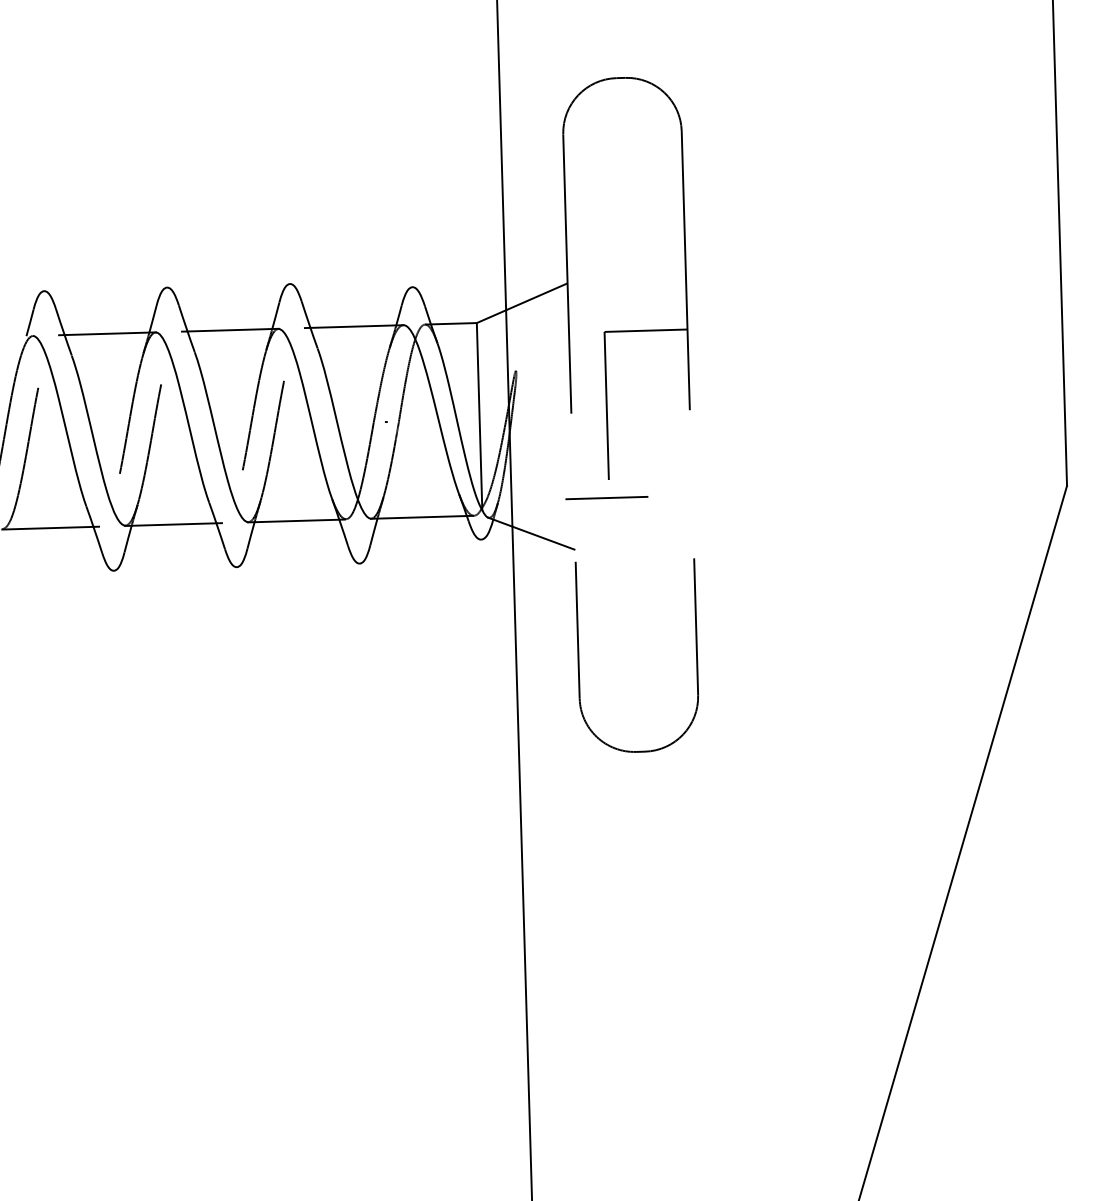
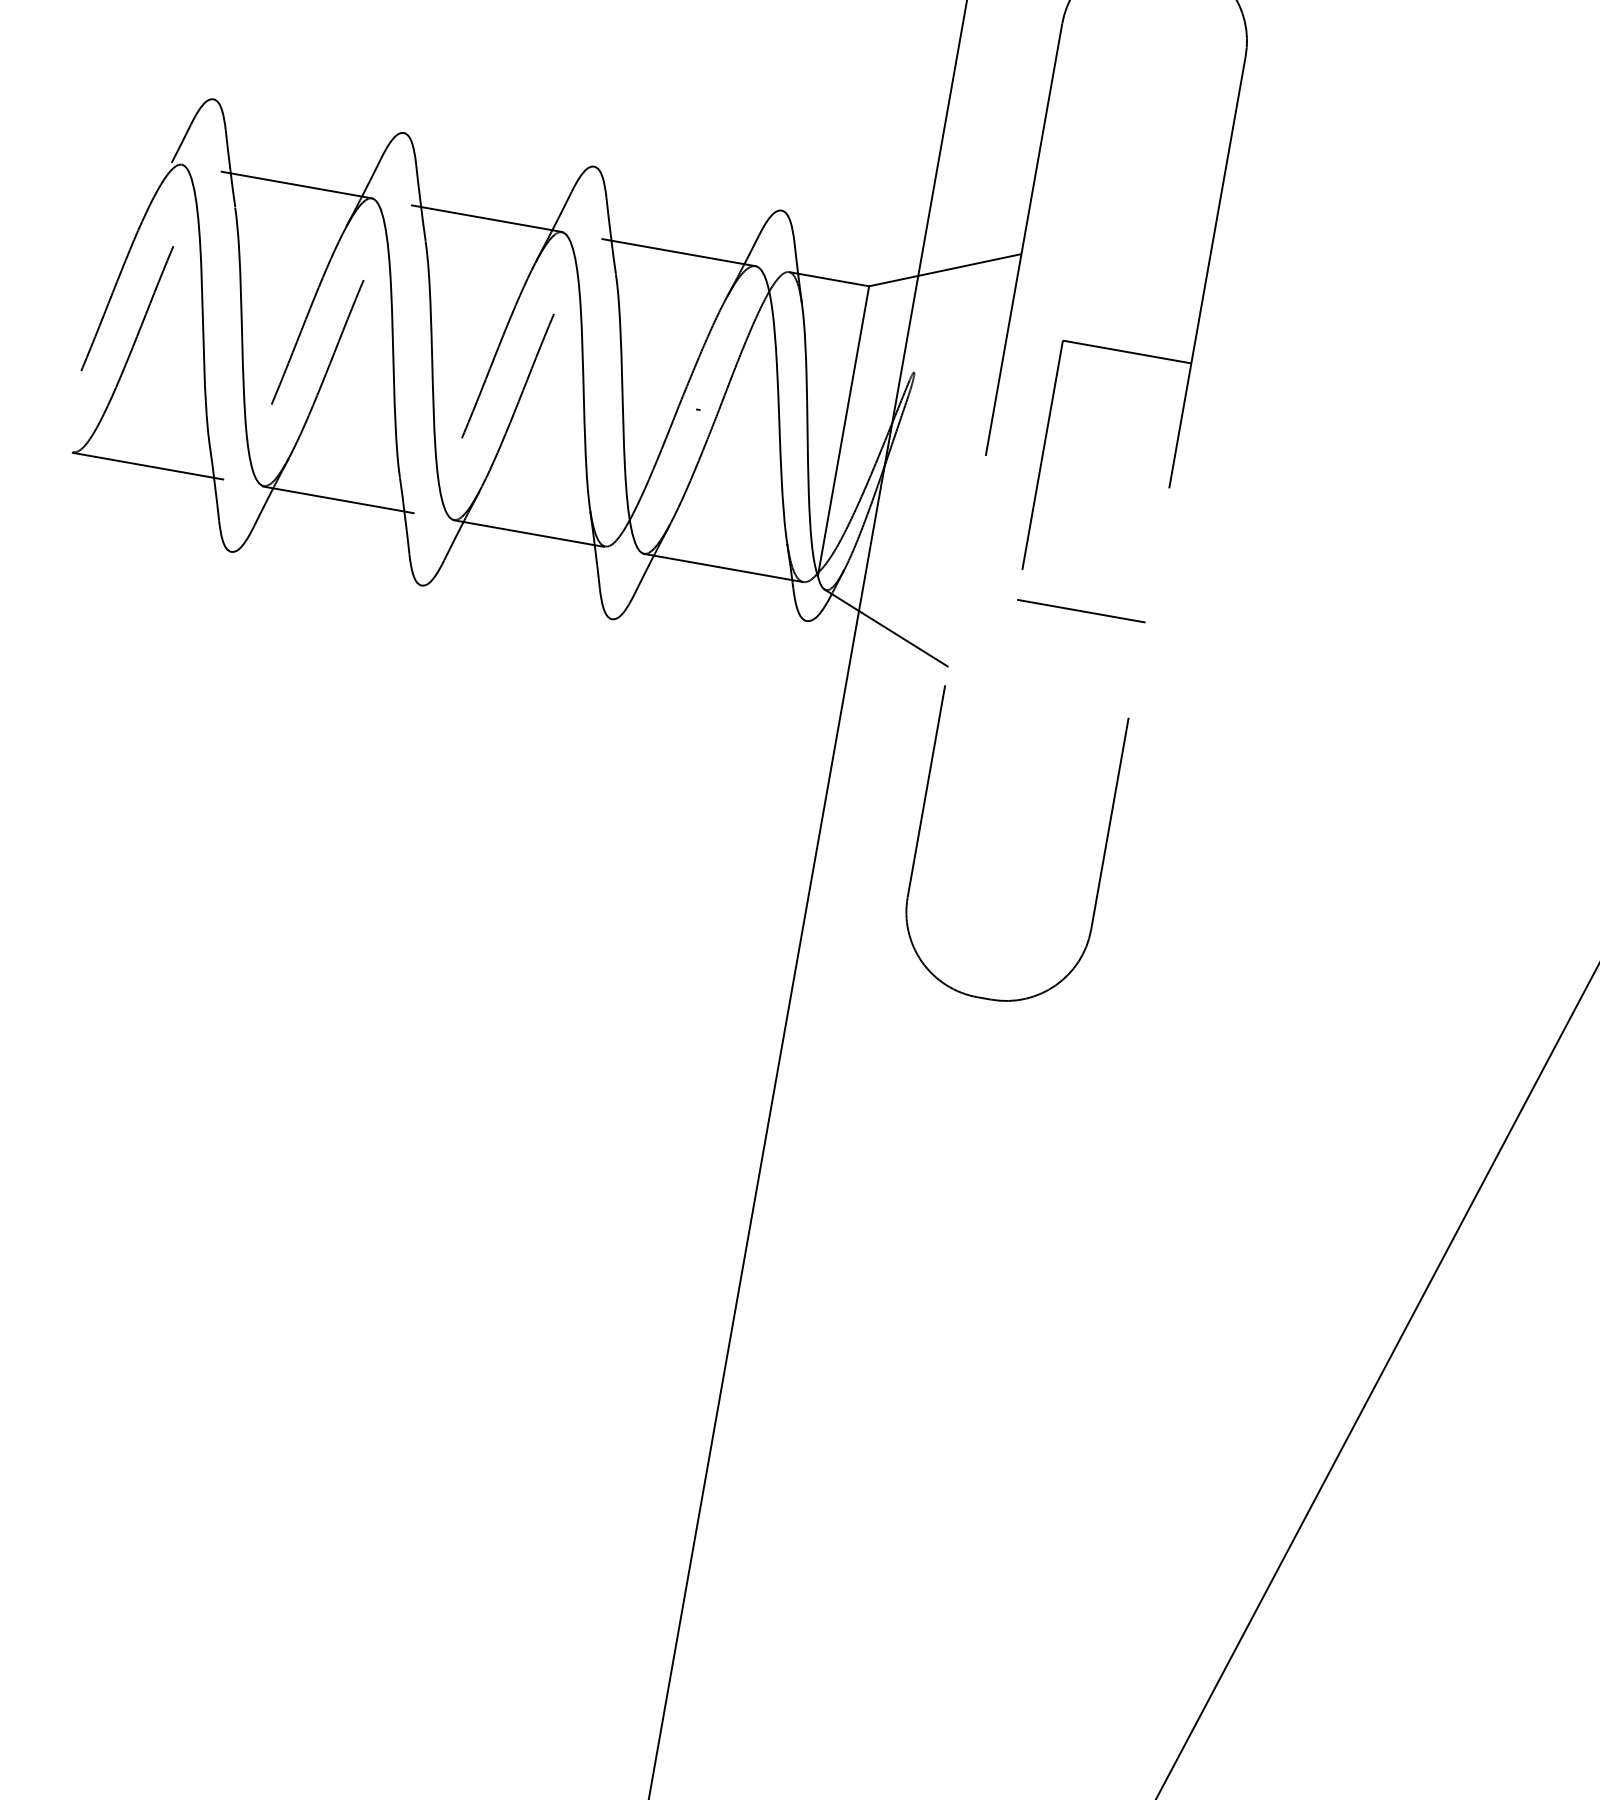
line: (606, 498) -> (1080, 611), moved

